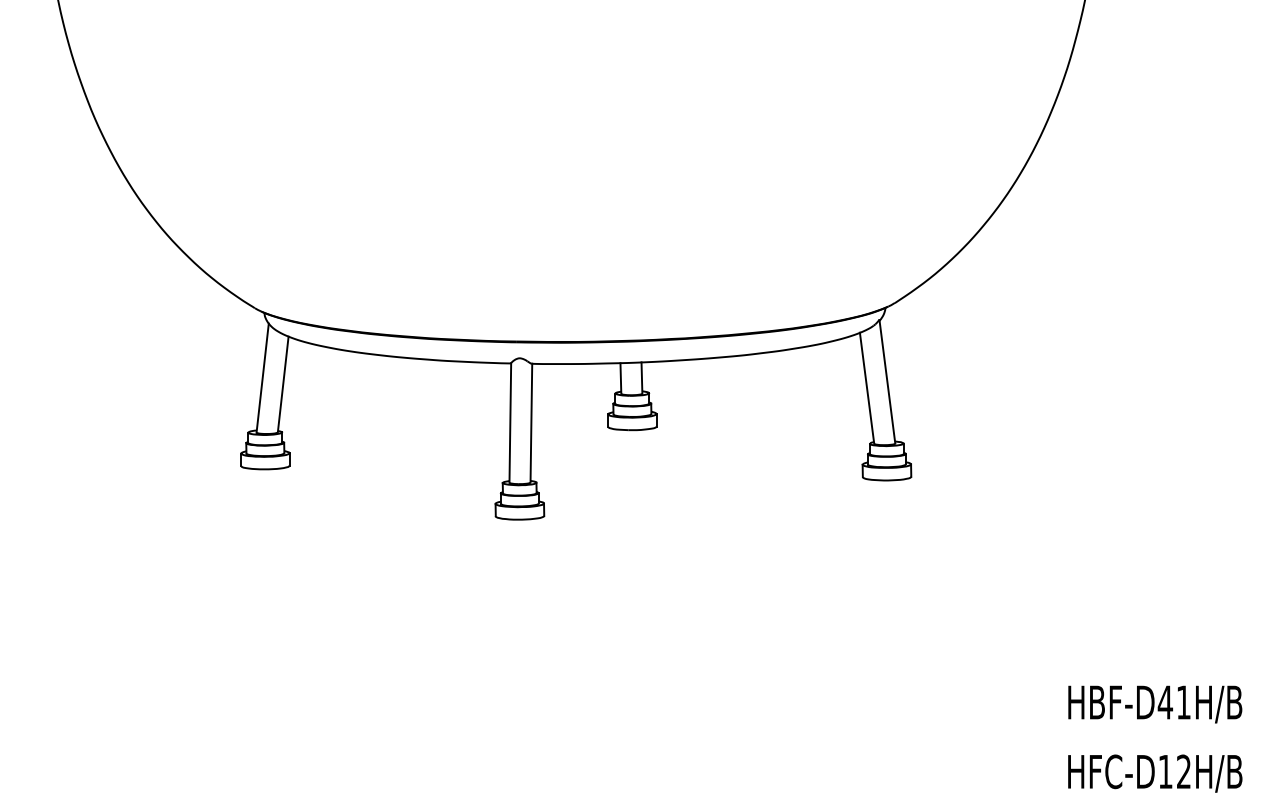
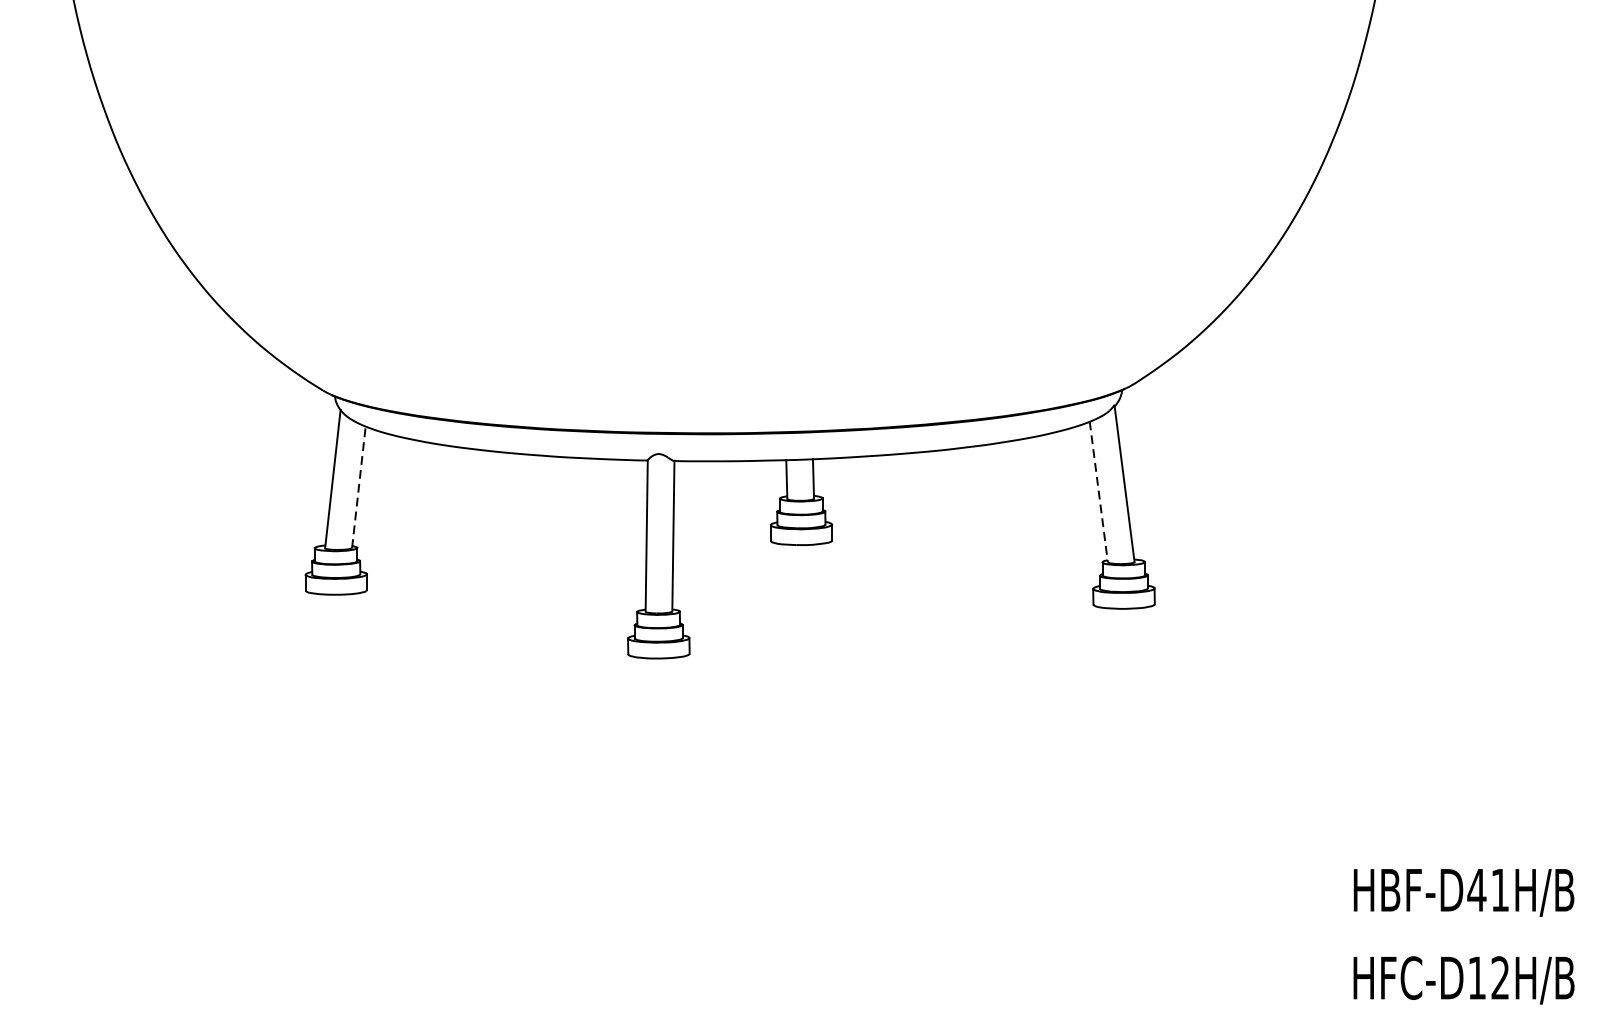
line: (283, 384) -> (359, 487), solid -> dashed
line: (867, 388) -> (1099, 492), solid -> dashed

